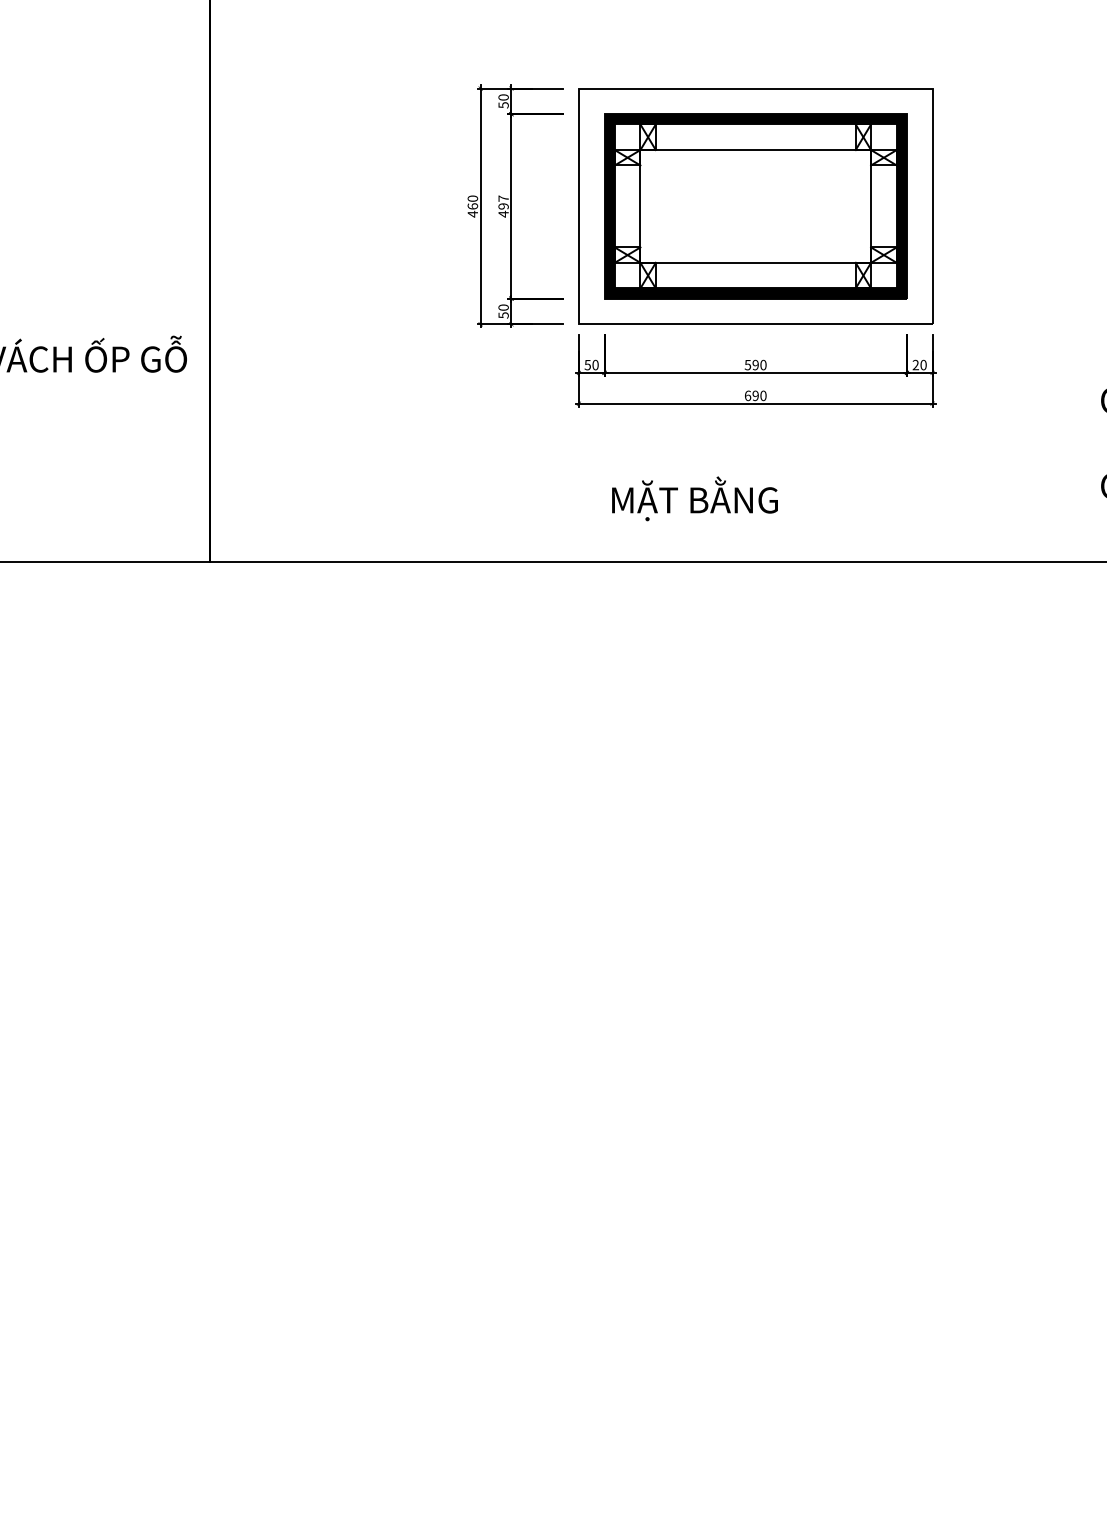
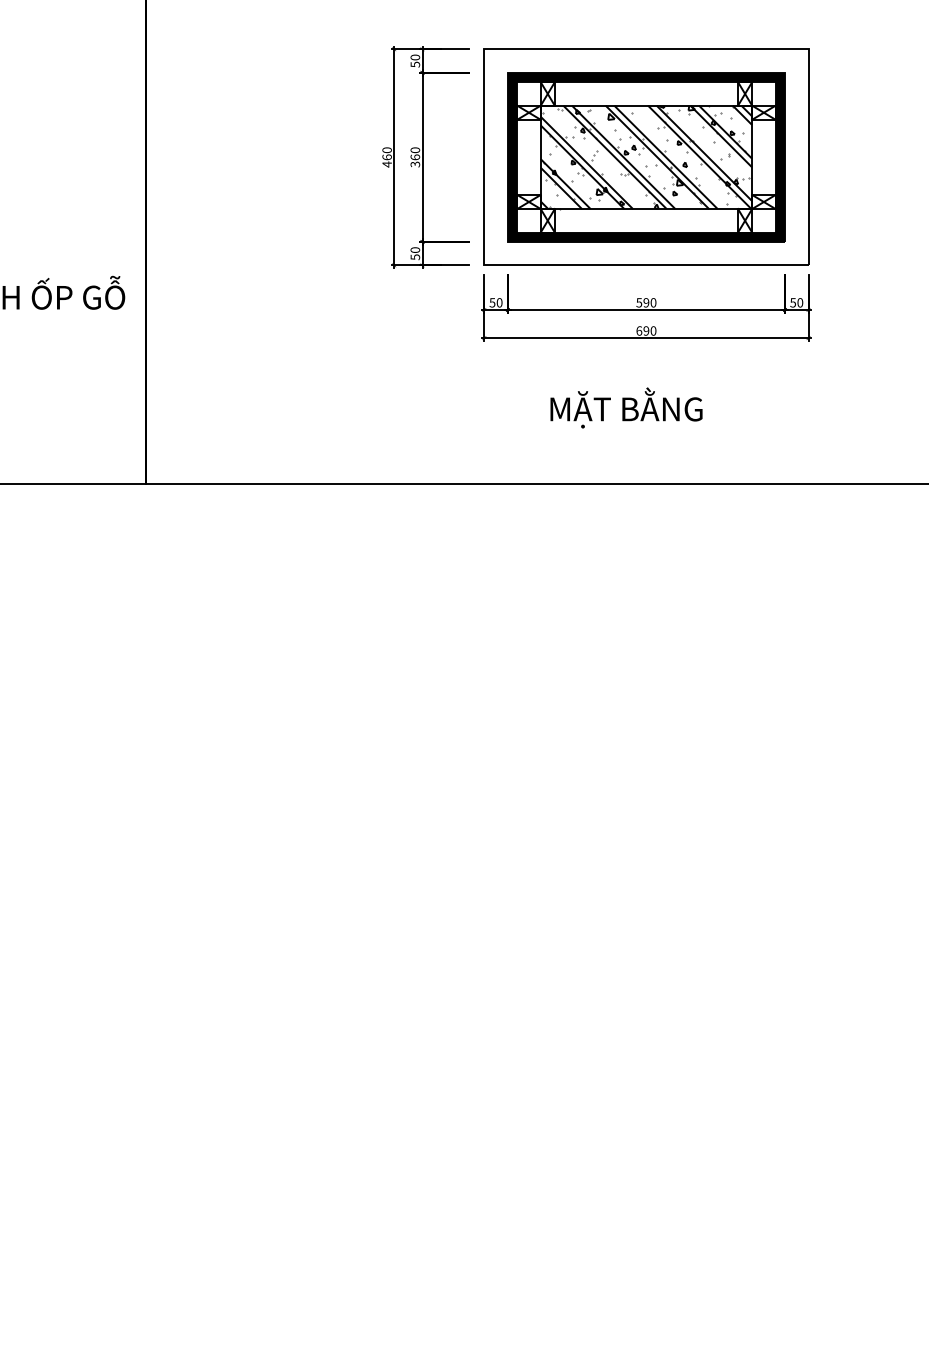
text: (503, 206) -> (415, 157), 497 -> 360
hatch: (755, 206) -> (646, 157), added
text: (915, 364) -> (792, 302), 20 -> 50
text: (694, 498) -> (626, 407), moved

